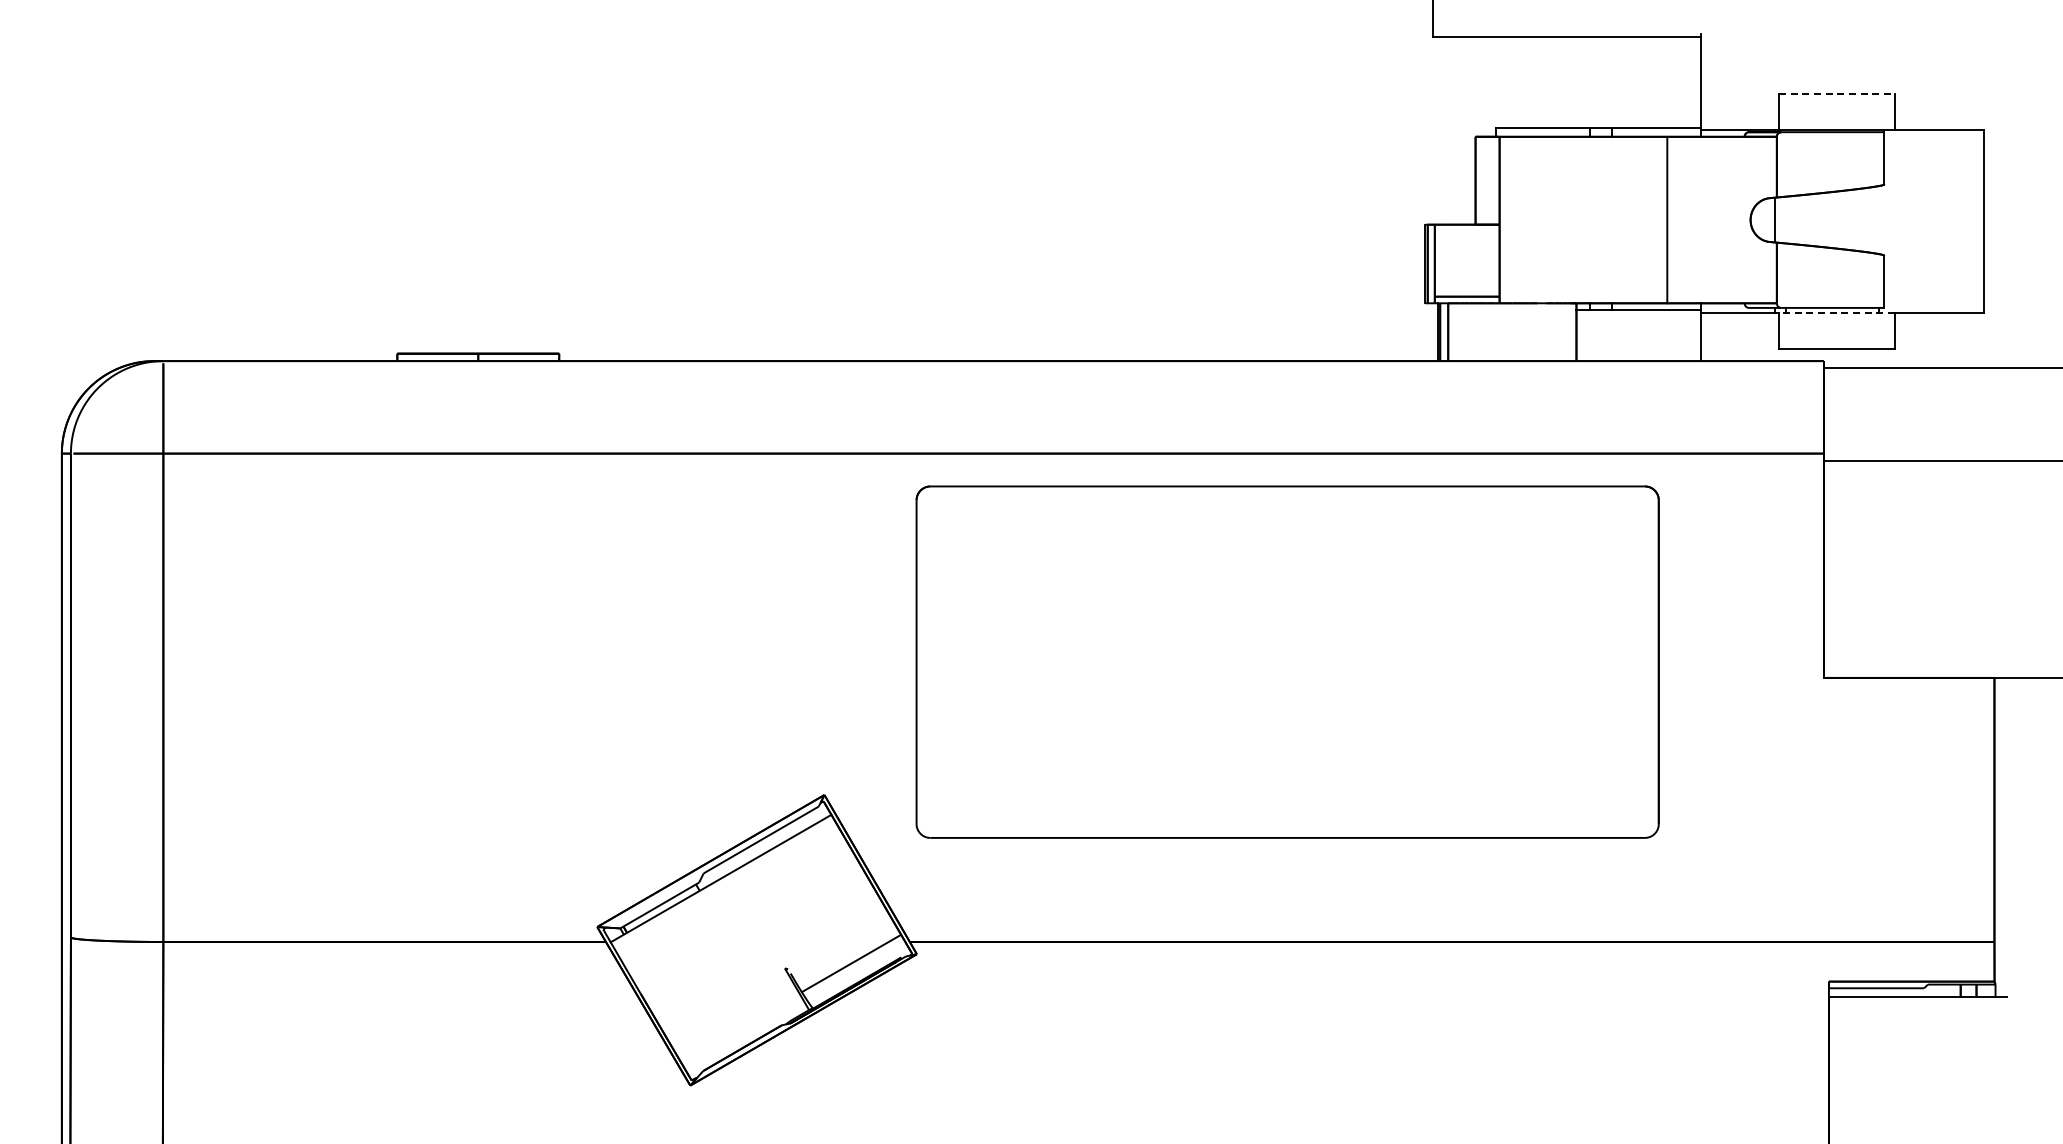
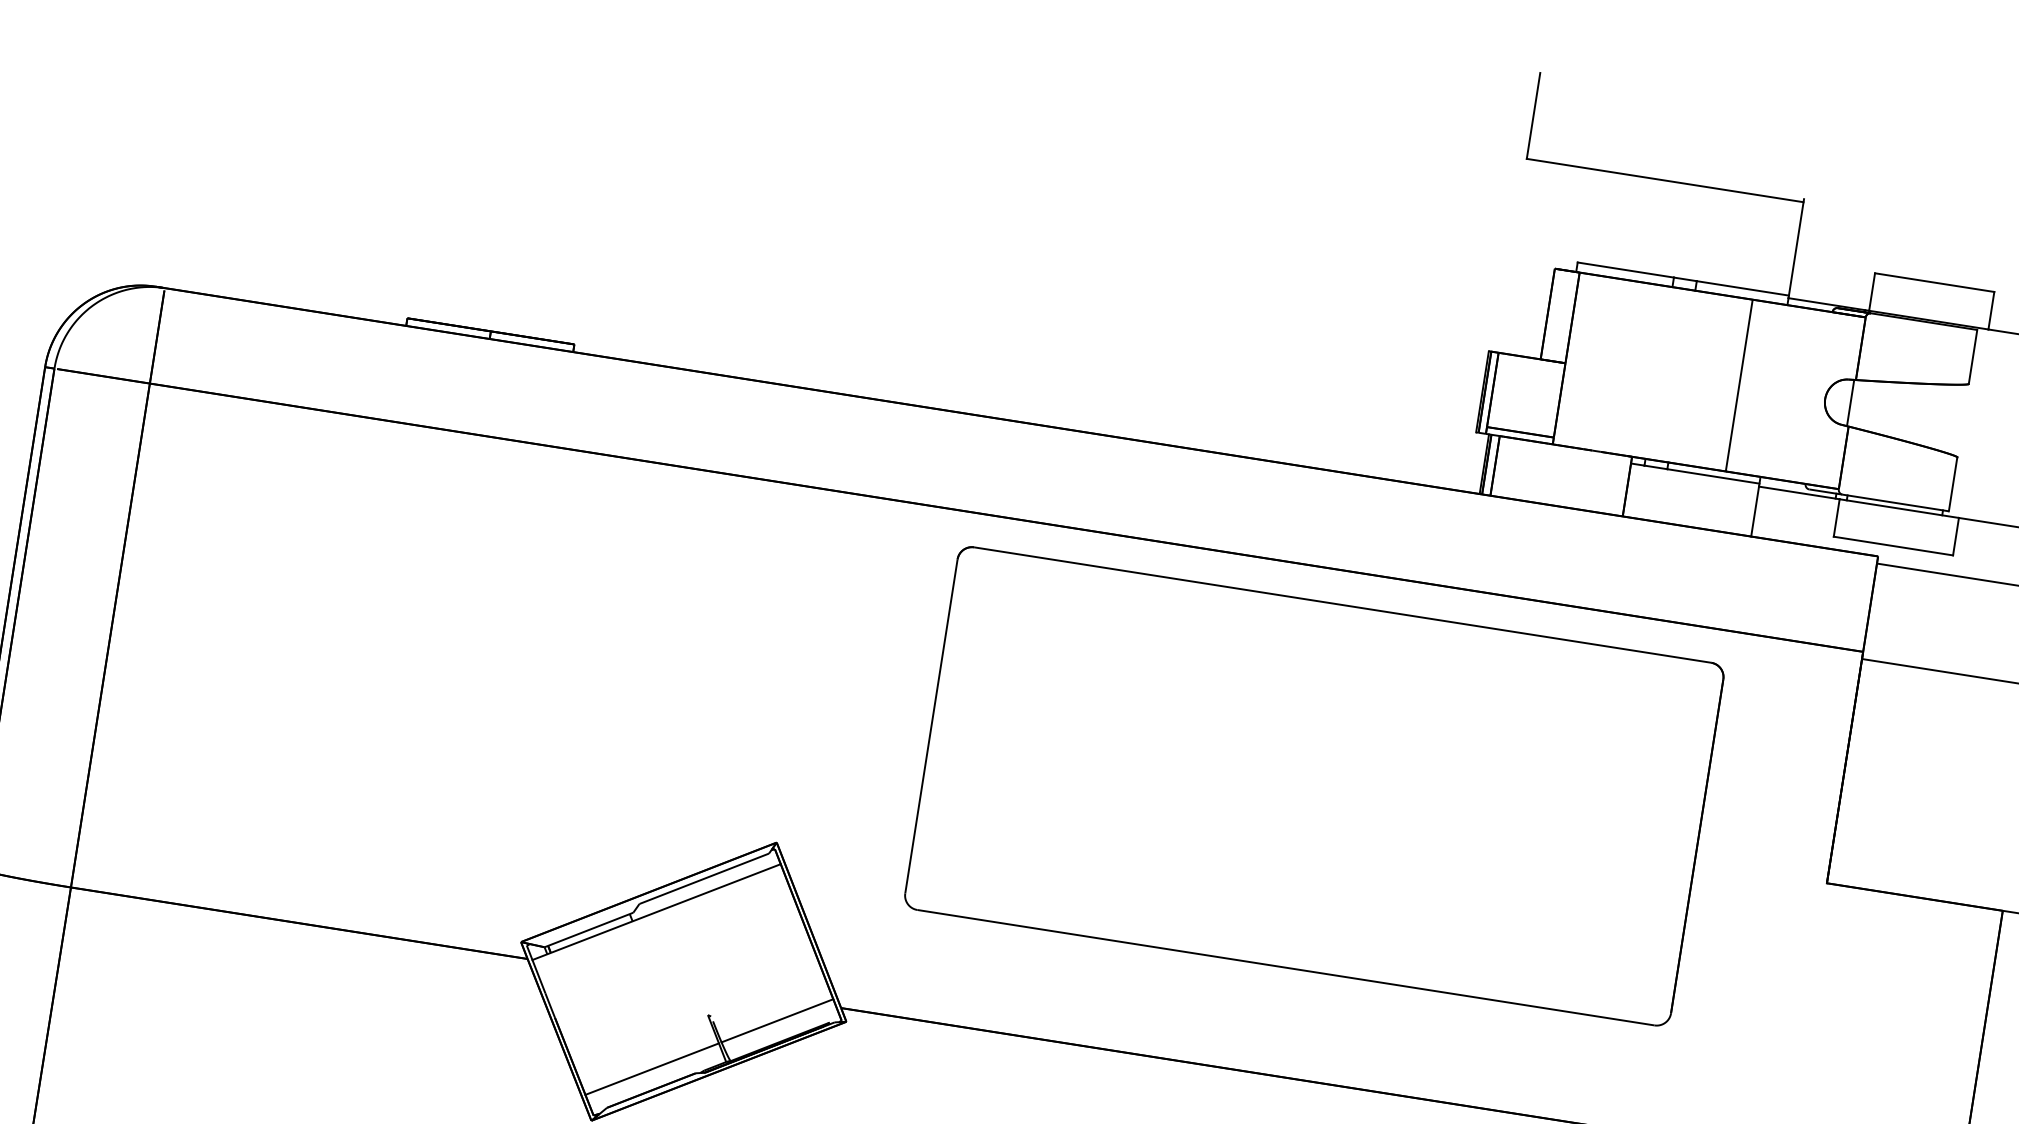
line: (1836, 93) -> (1934, 282), dashed -> solid
line: (1836, 312) -> (1898, 508), dashed -> solid
part: (1287, 661) -> (1314, 785), moved
line: (739, 1027) -> (651, 1068), added

